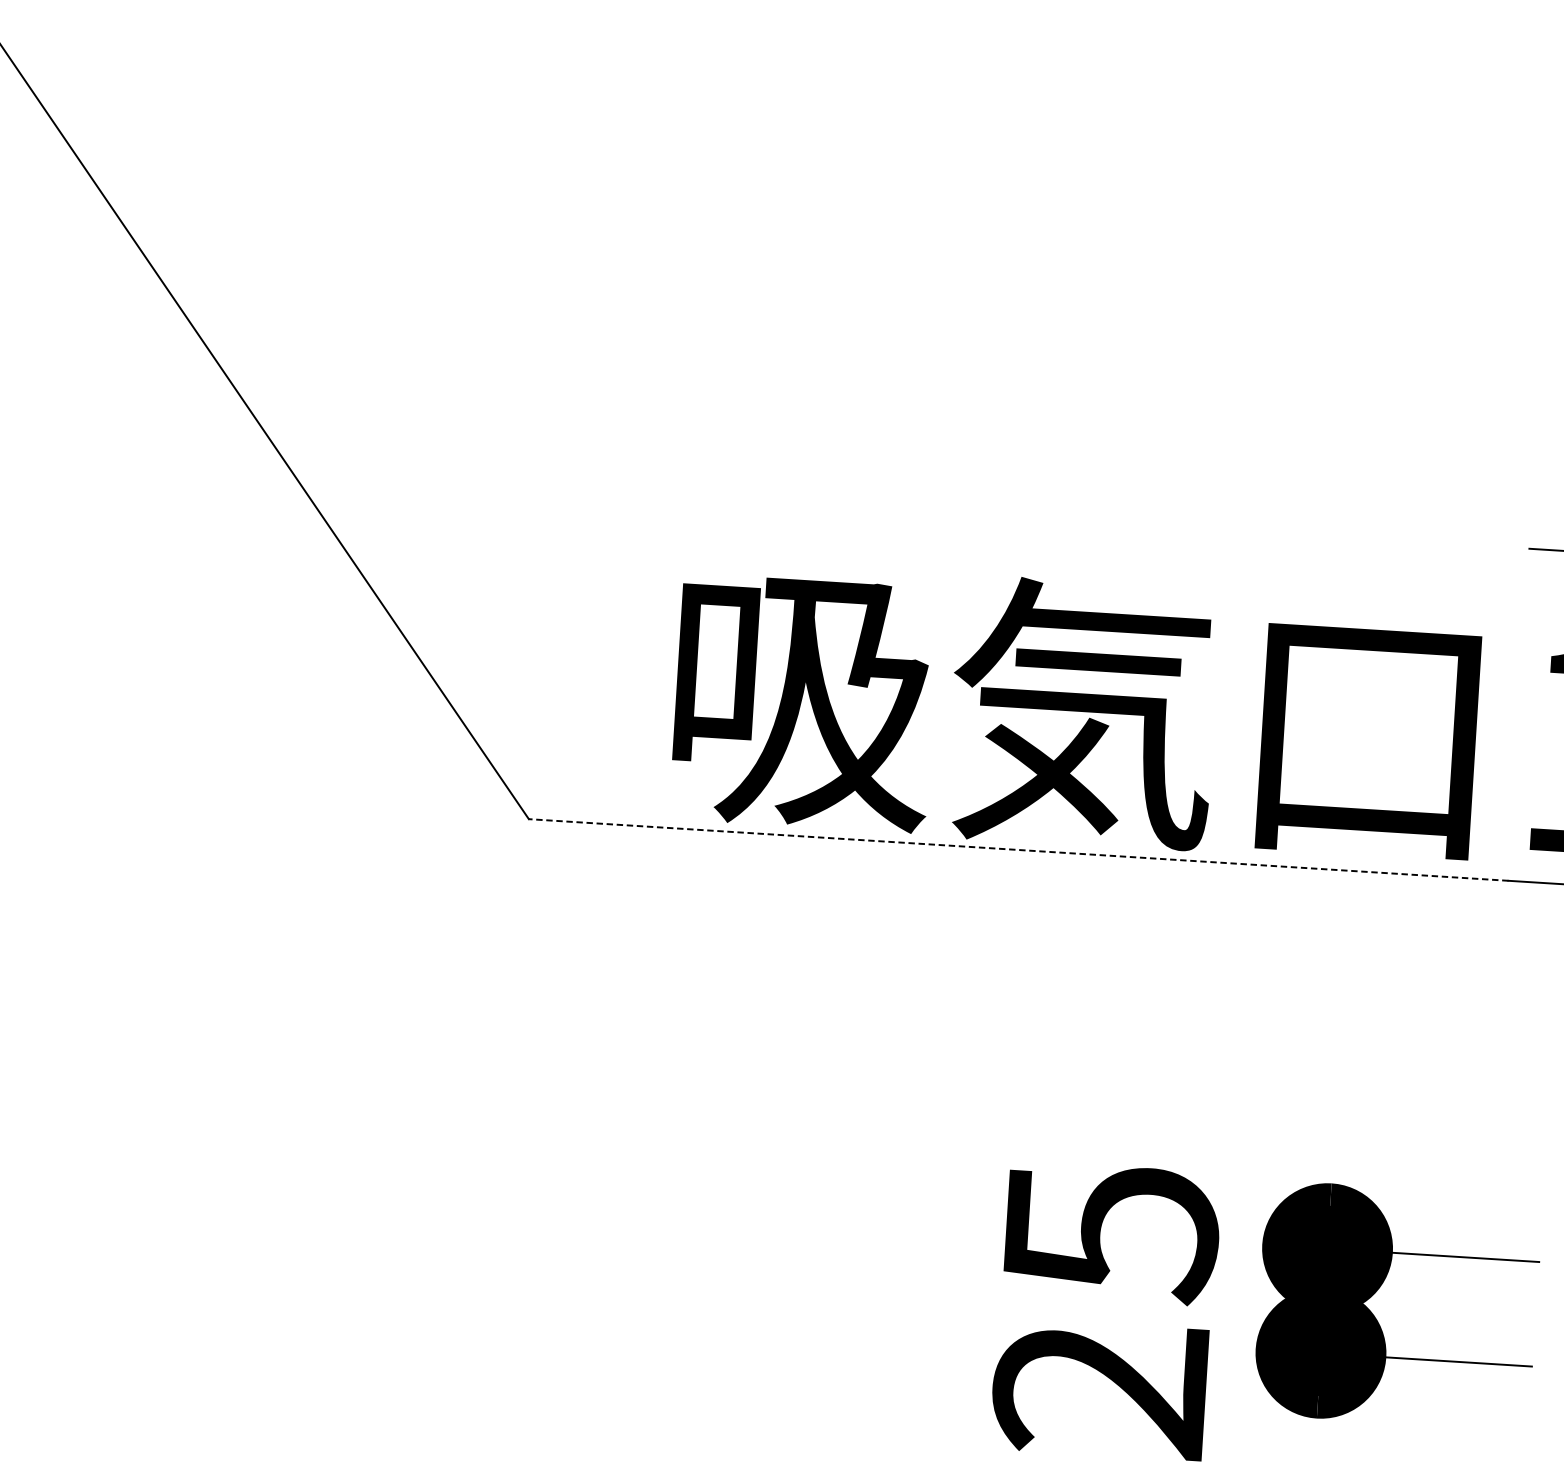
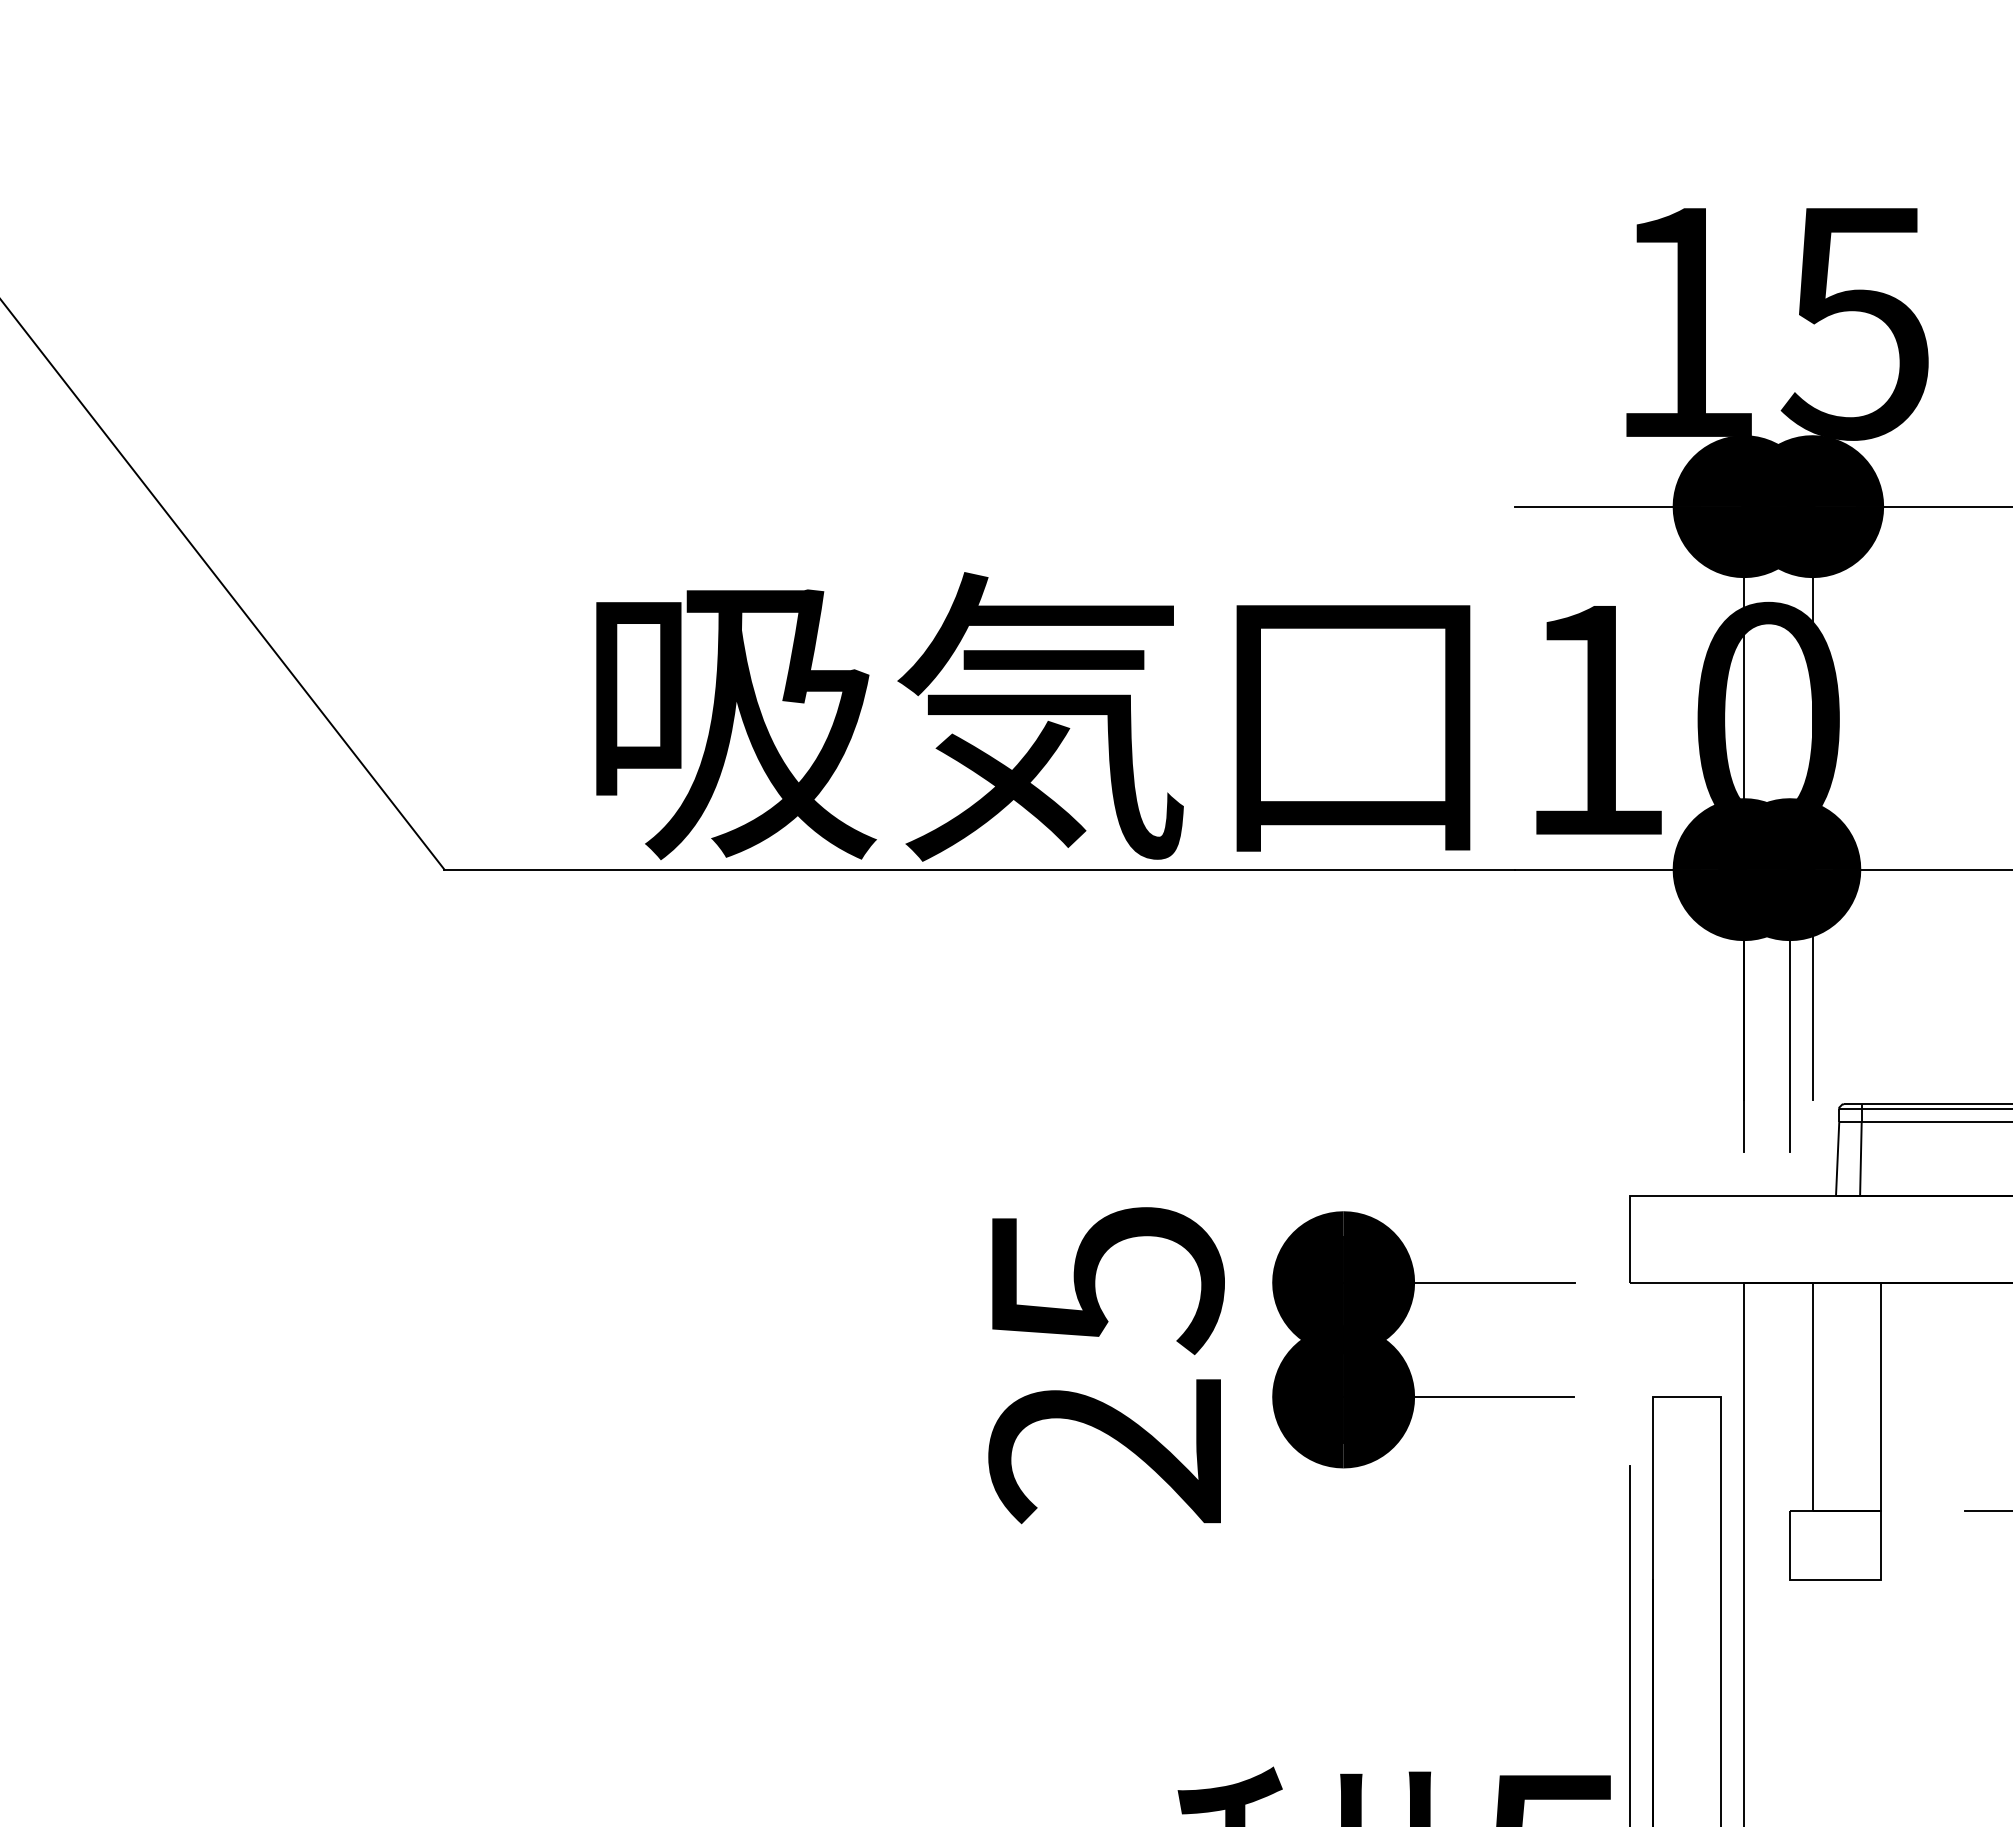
line: (1018, 849) -> (979, 869), dashed -> solid

